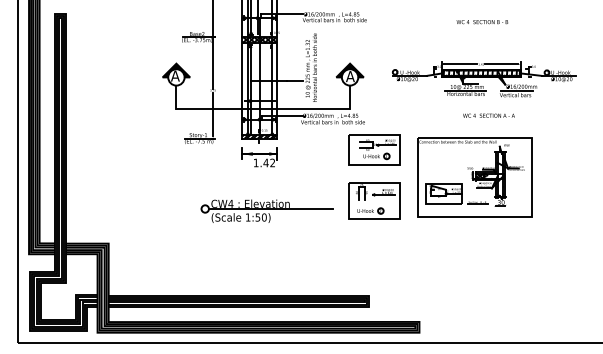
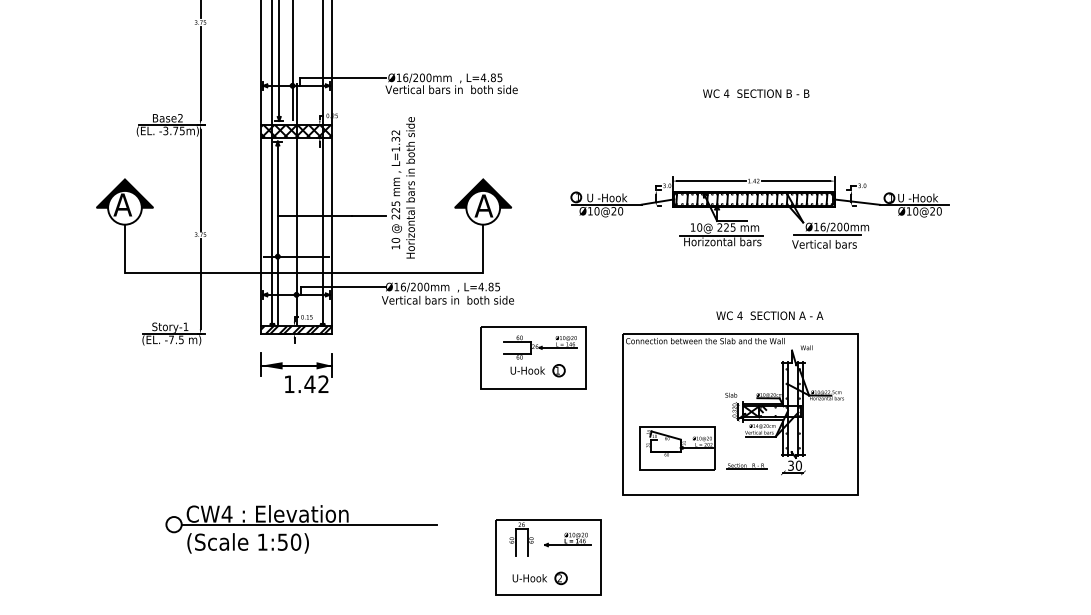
text: (488, 115) -> (768, 315), moved
part: (374, 200) -> (548, 556), moved
part: (266, 210) -> (300, 527), moved

